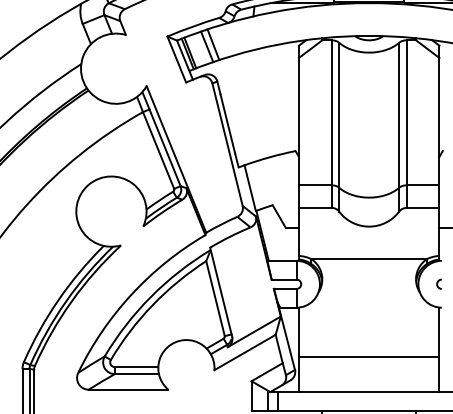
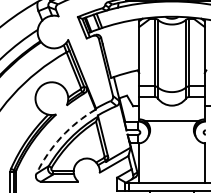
arc: (132, 294) -> (61, 137), solid -> dashed
line: (368, 357) -> (171, 166), removed

